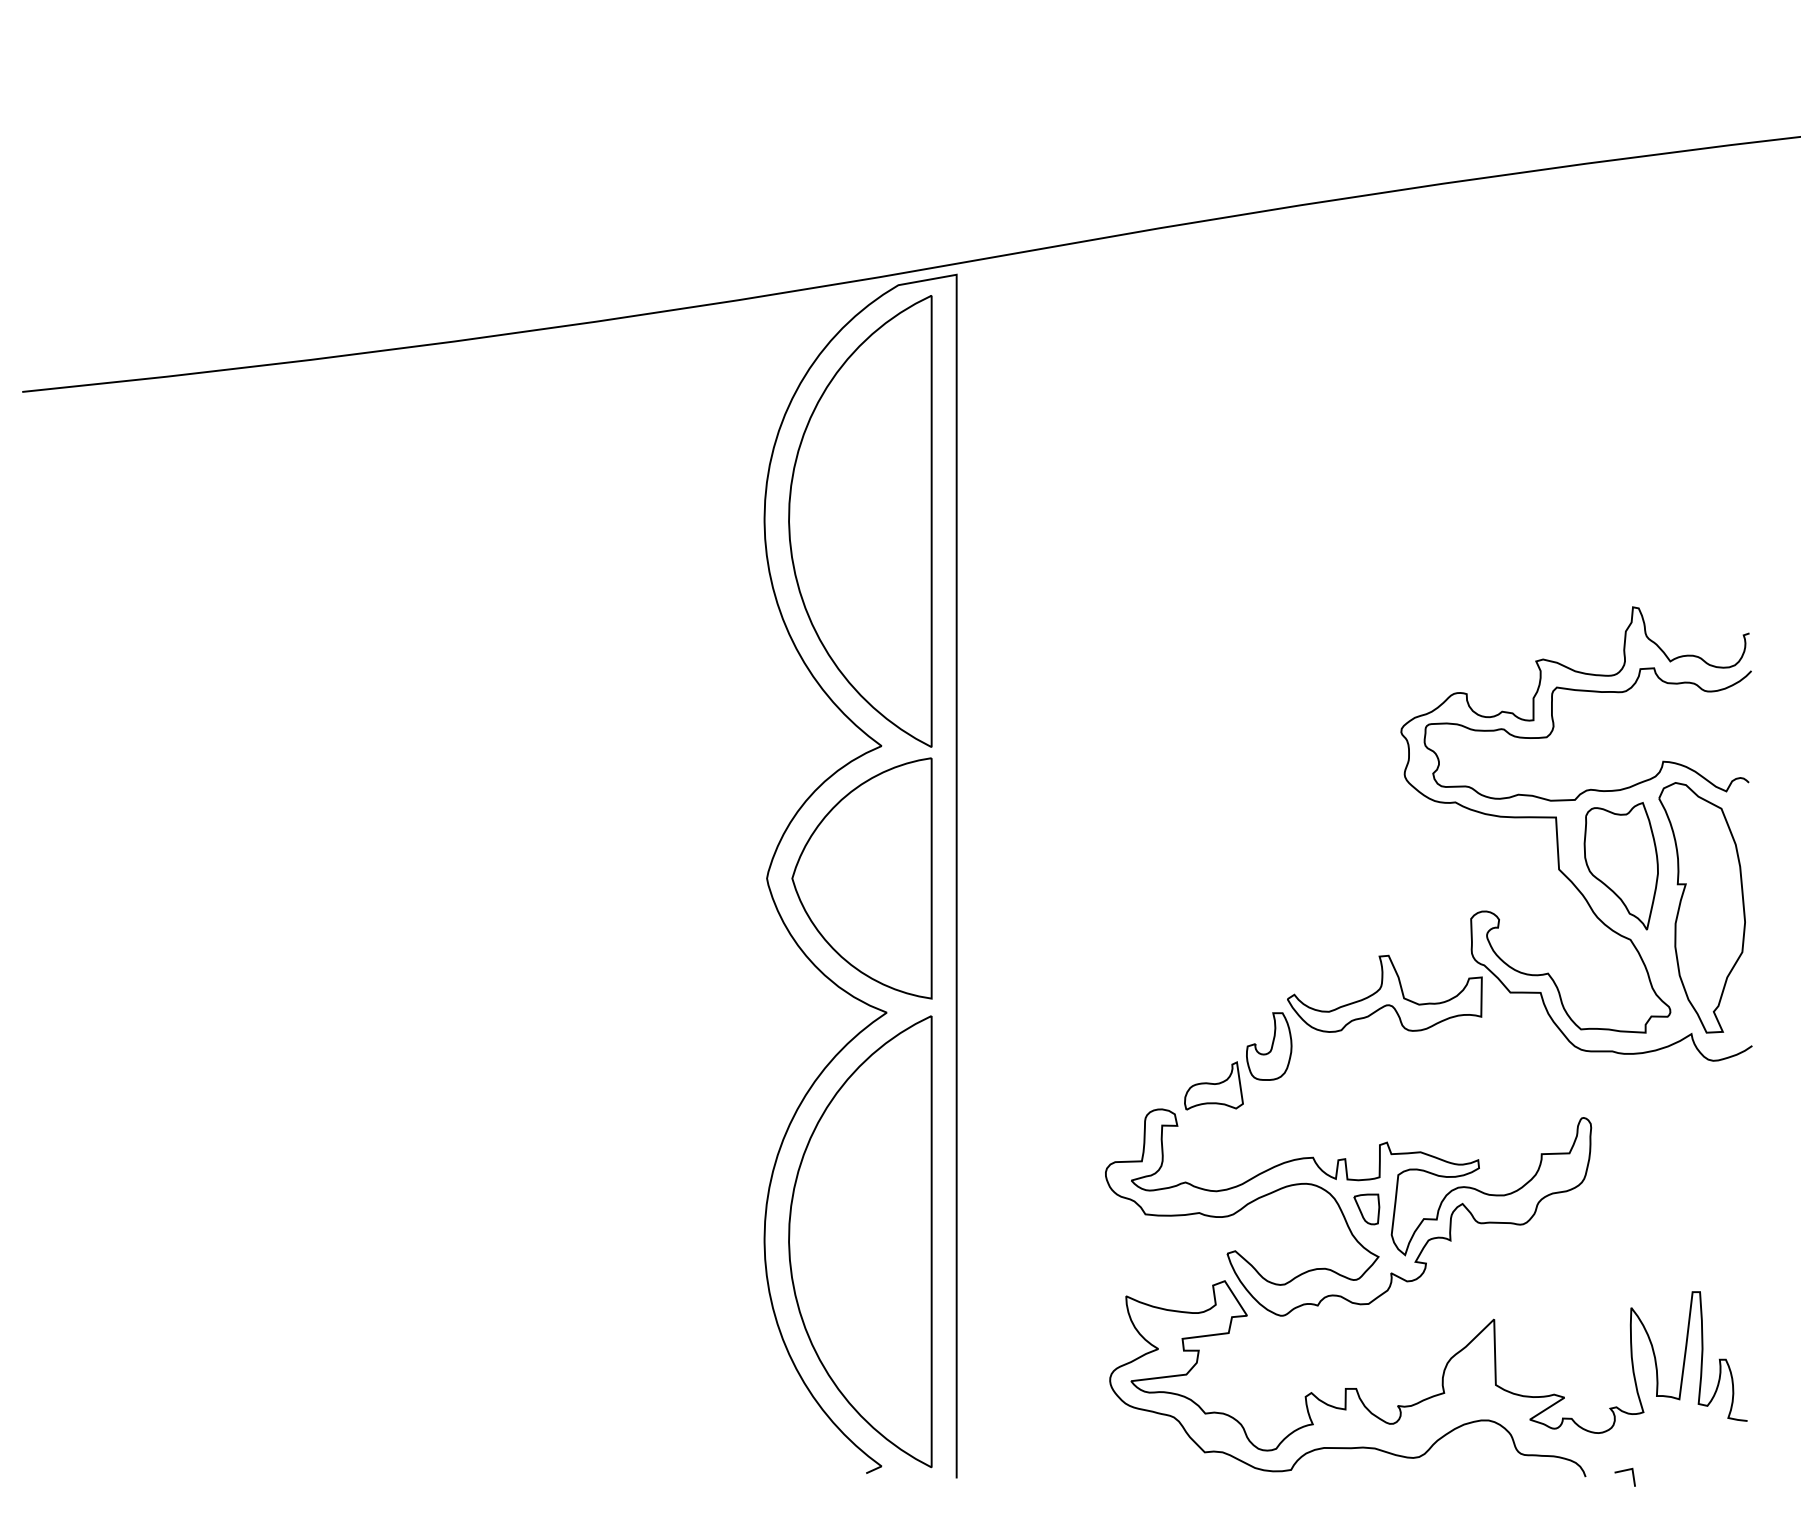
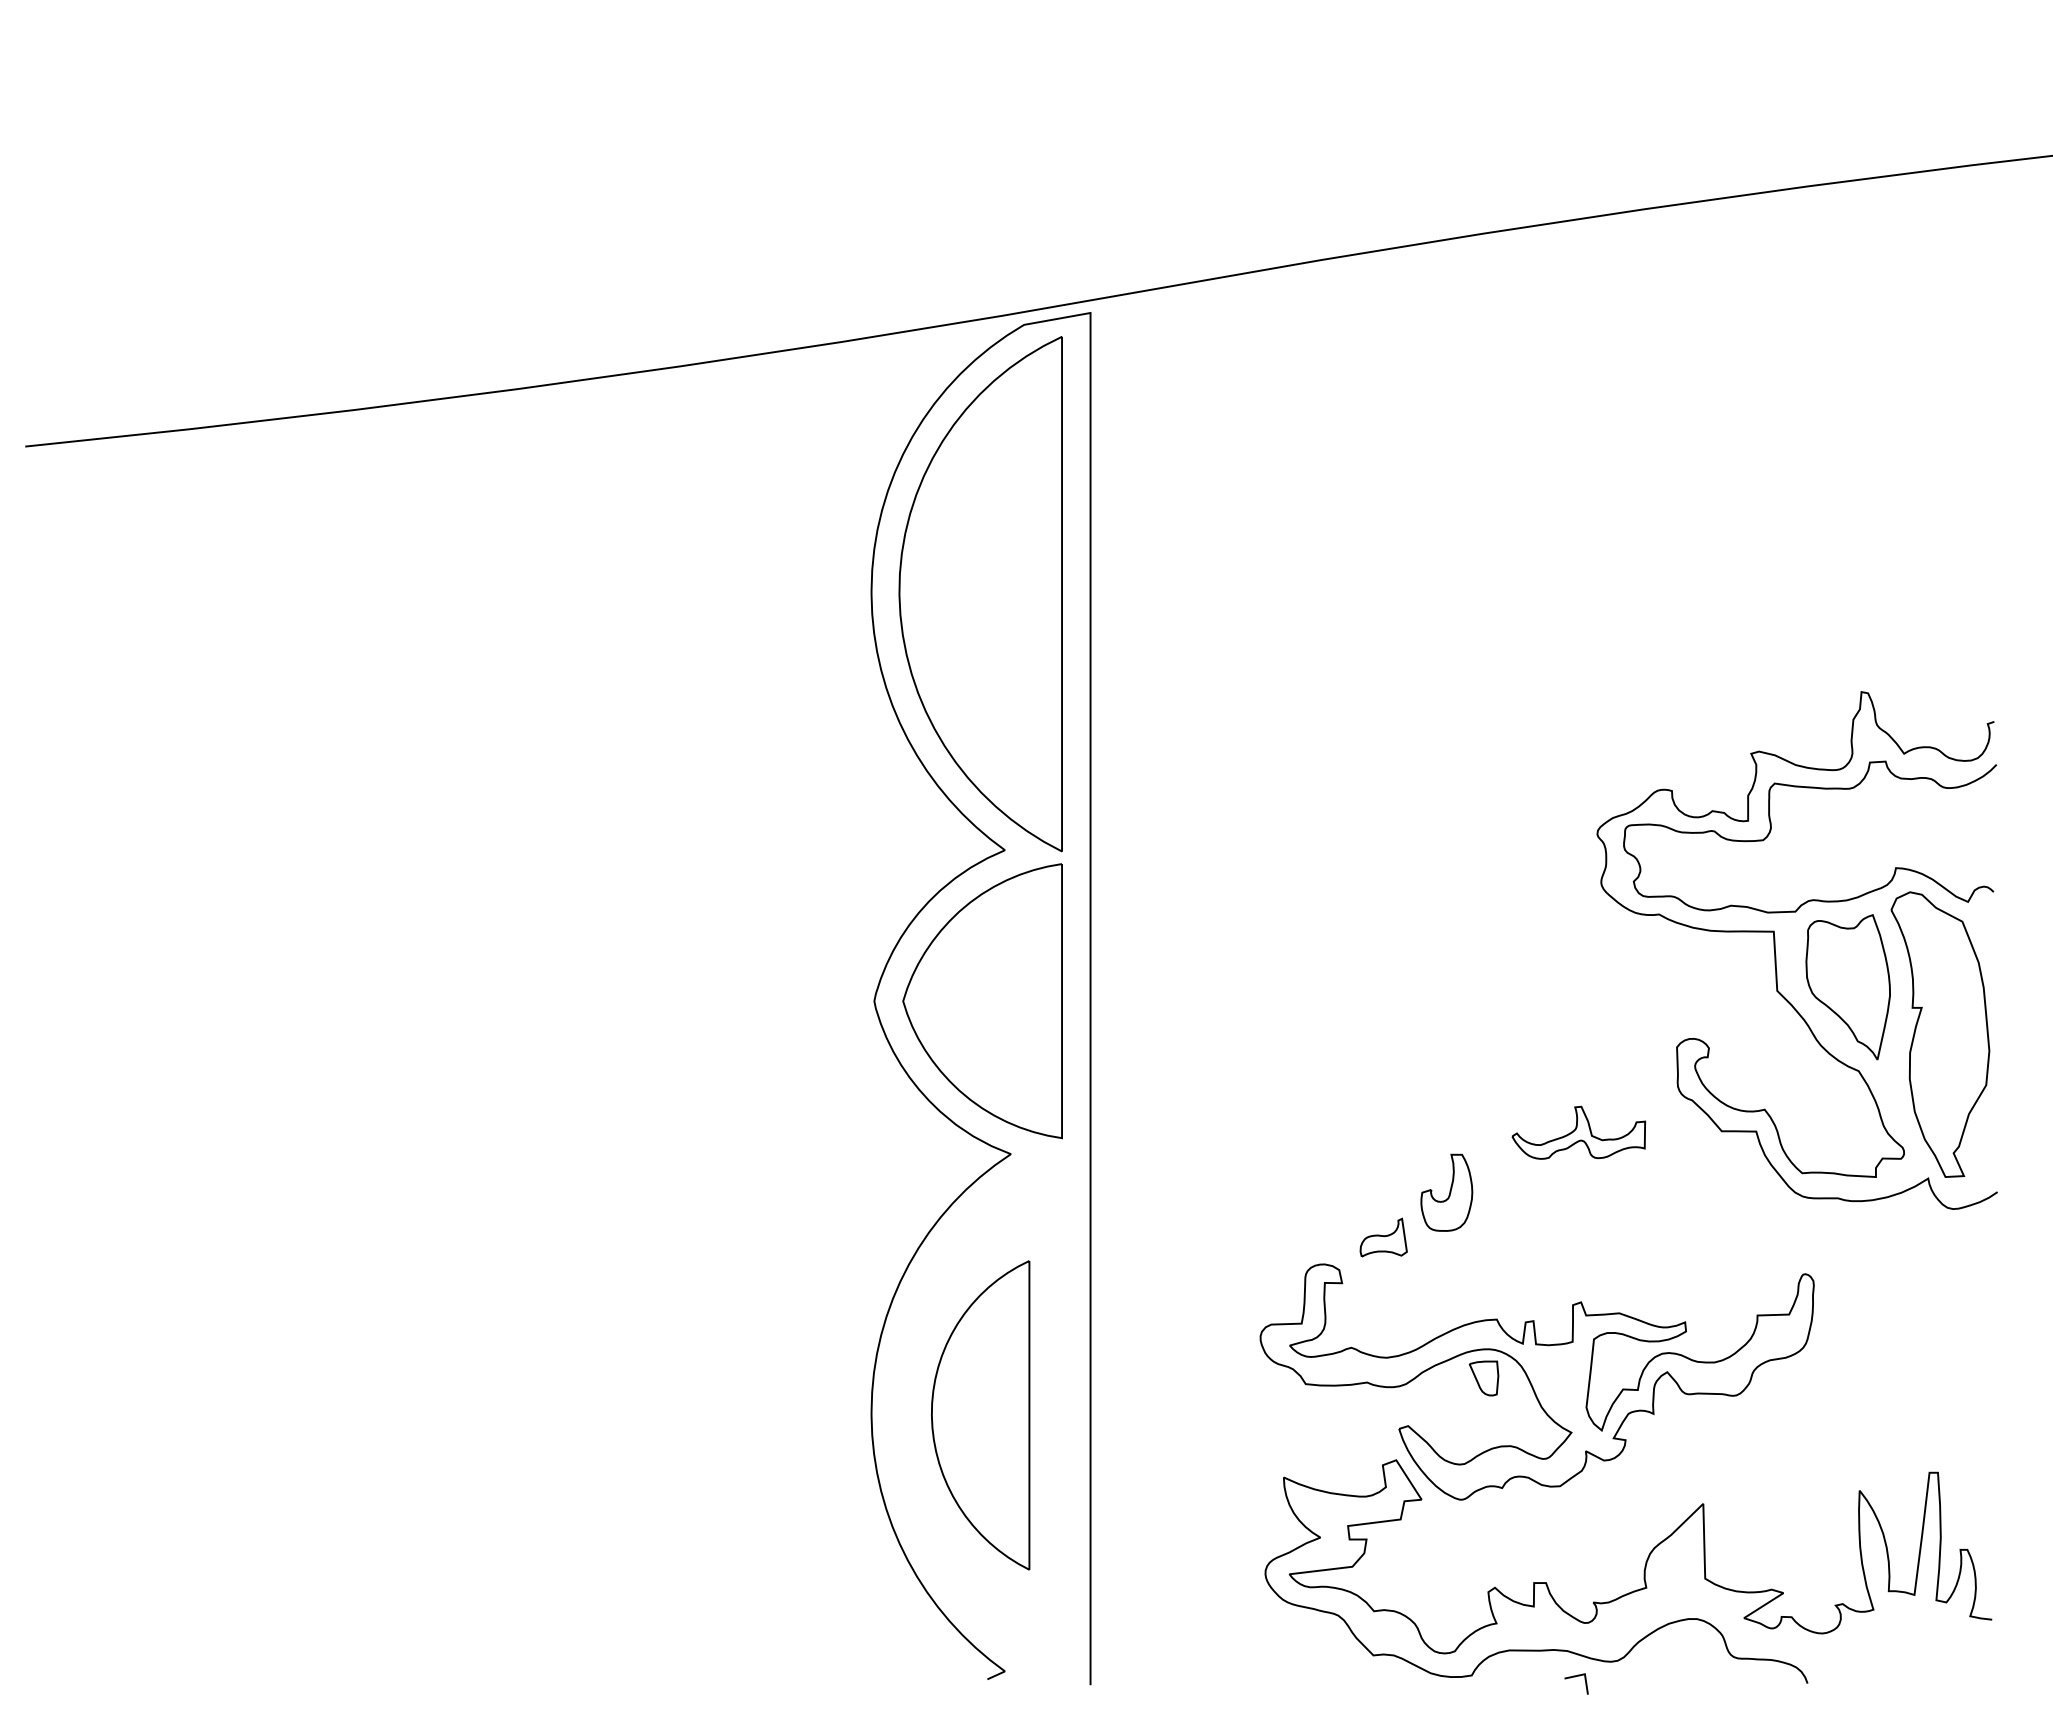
part: (1384, 993) -> (1578, 1132), size x0.6
part: (1213, 1085) -> (1383, 1237), size x0.7
part: (1366, 1209) -> (1483, 1378), moved
part: (860, 1241) -> (980, 1415), size x0.6
line: (1624, 1471) -> (1575, 1677), moved

